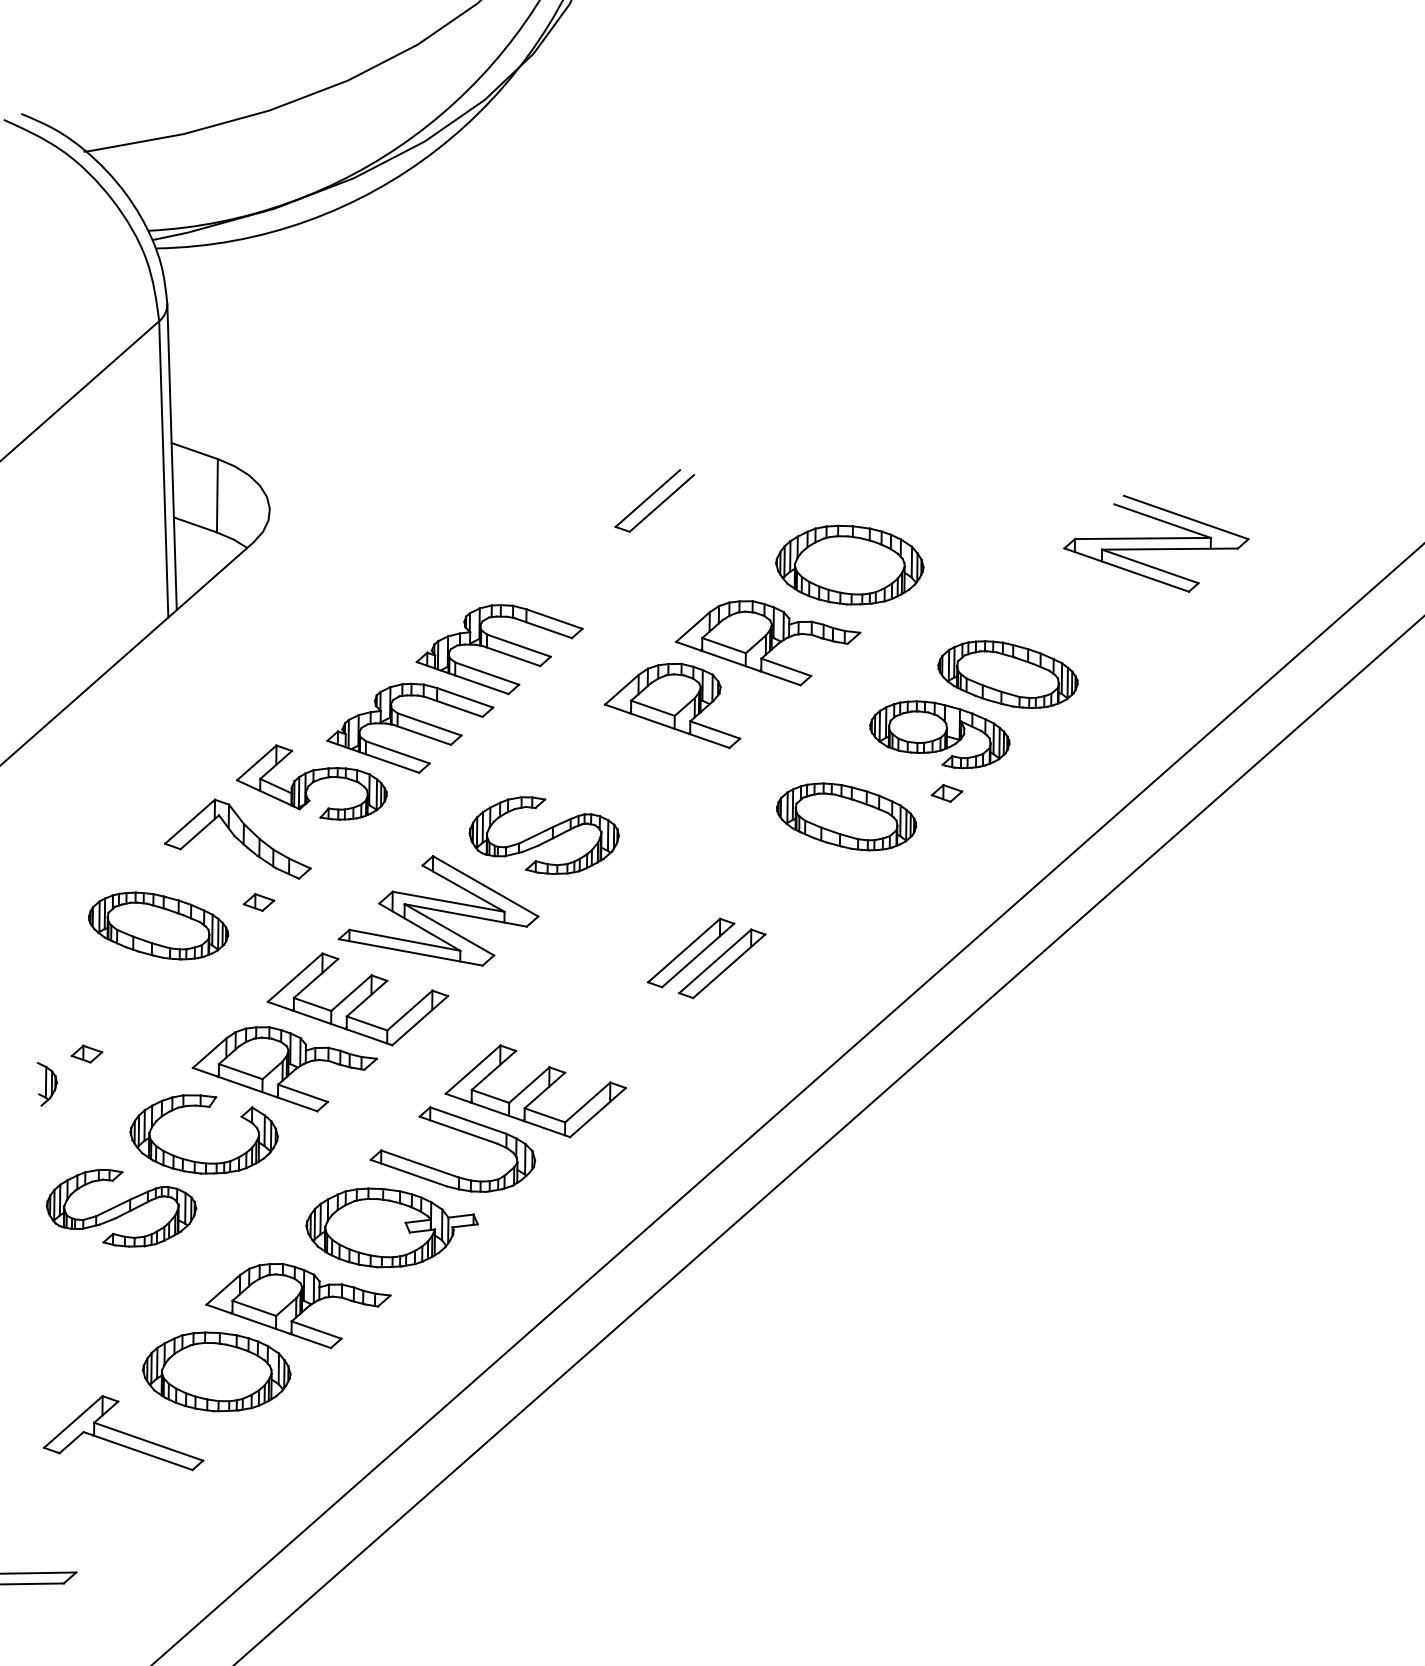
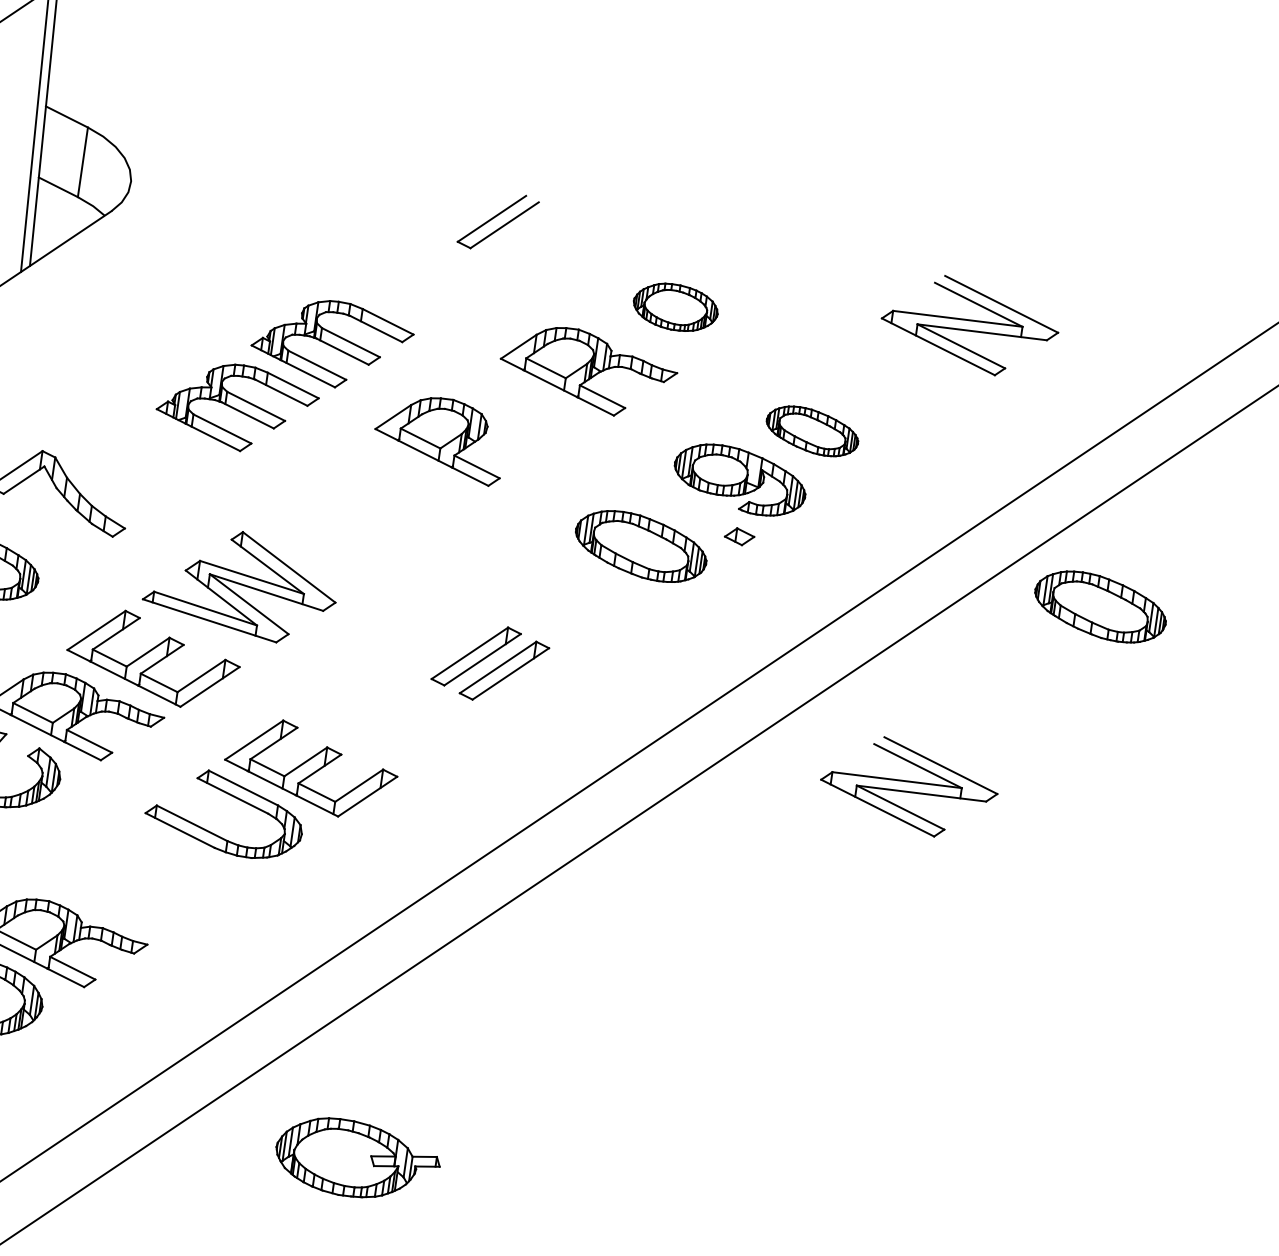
part: (849, 564) -> (675, 306), size x0.6
part: (1007, 674) -> (811, 431), size x0.7
part: (672, 705) -> (439, 438), moved
part: (311, 782) -> (136, 446), removed
part: (1329, 816) -> (1100, 606), added
part: (543, 835) -> (350, 526), removed
part: (258, 902) -> (71, 554), removed
part: (1156, 1028) -> (909, 786), added
part: (391, 1227) -> (357, 1158), moved

